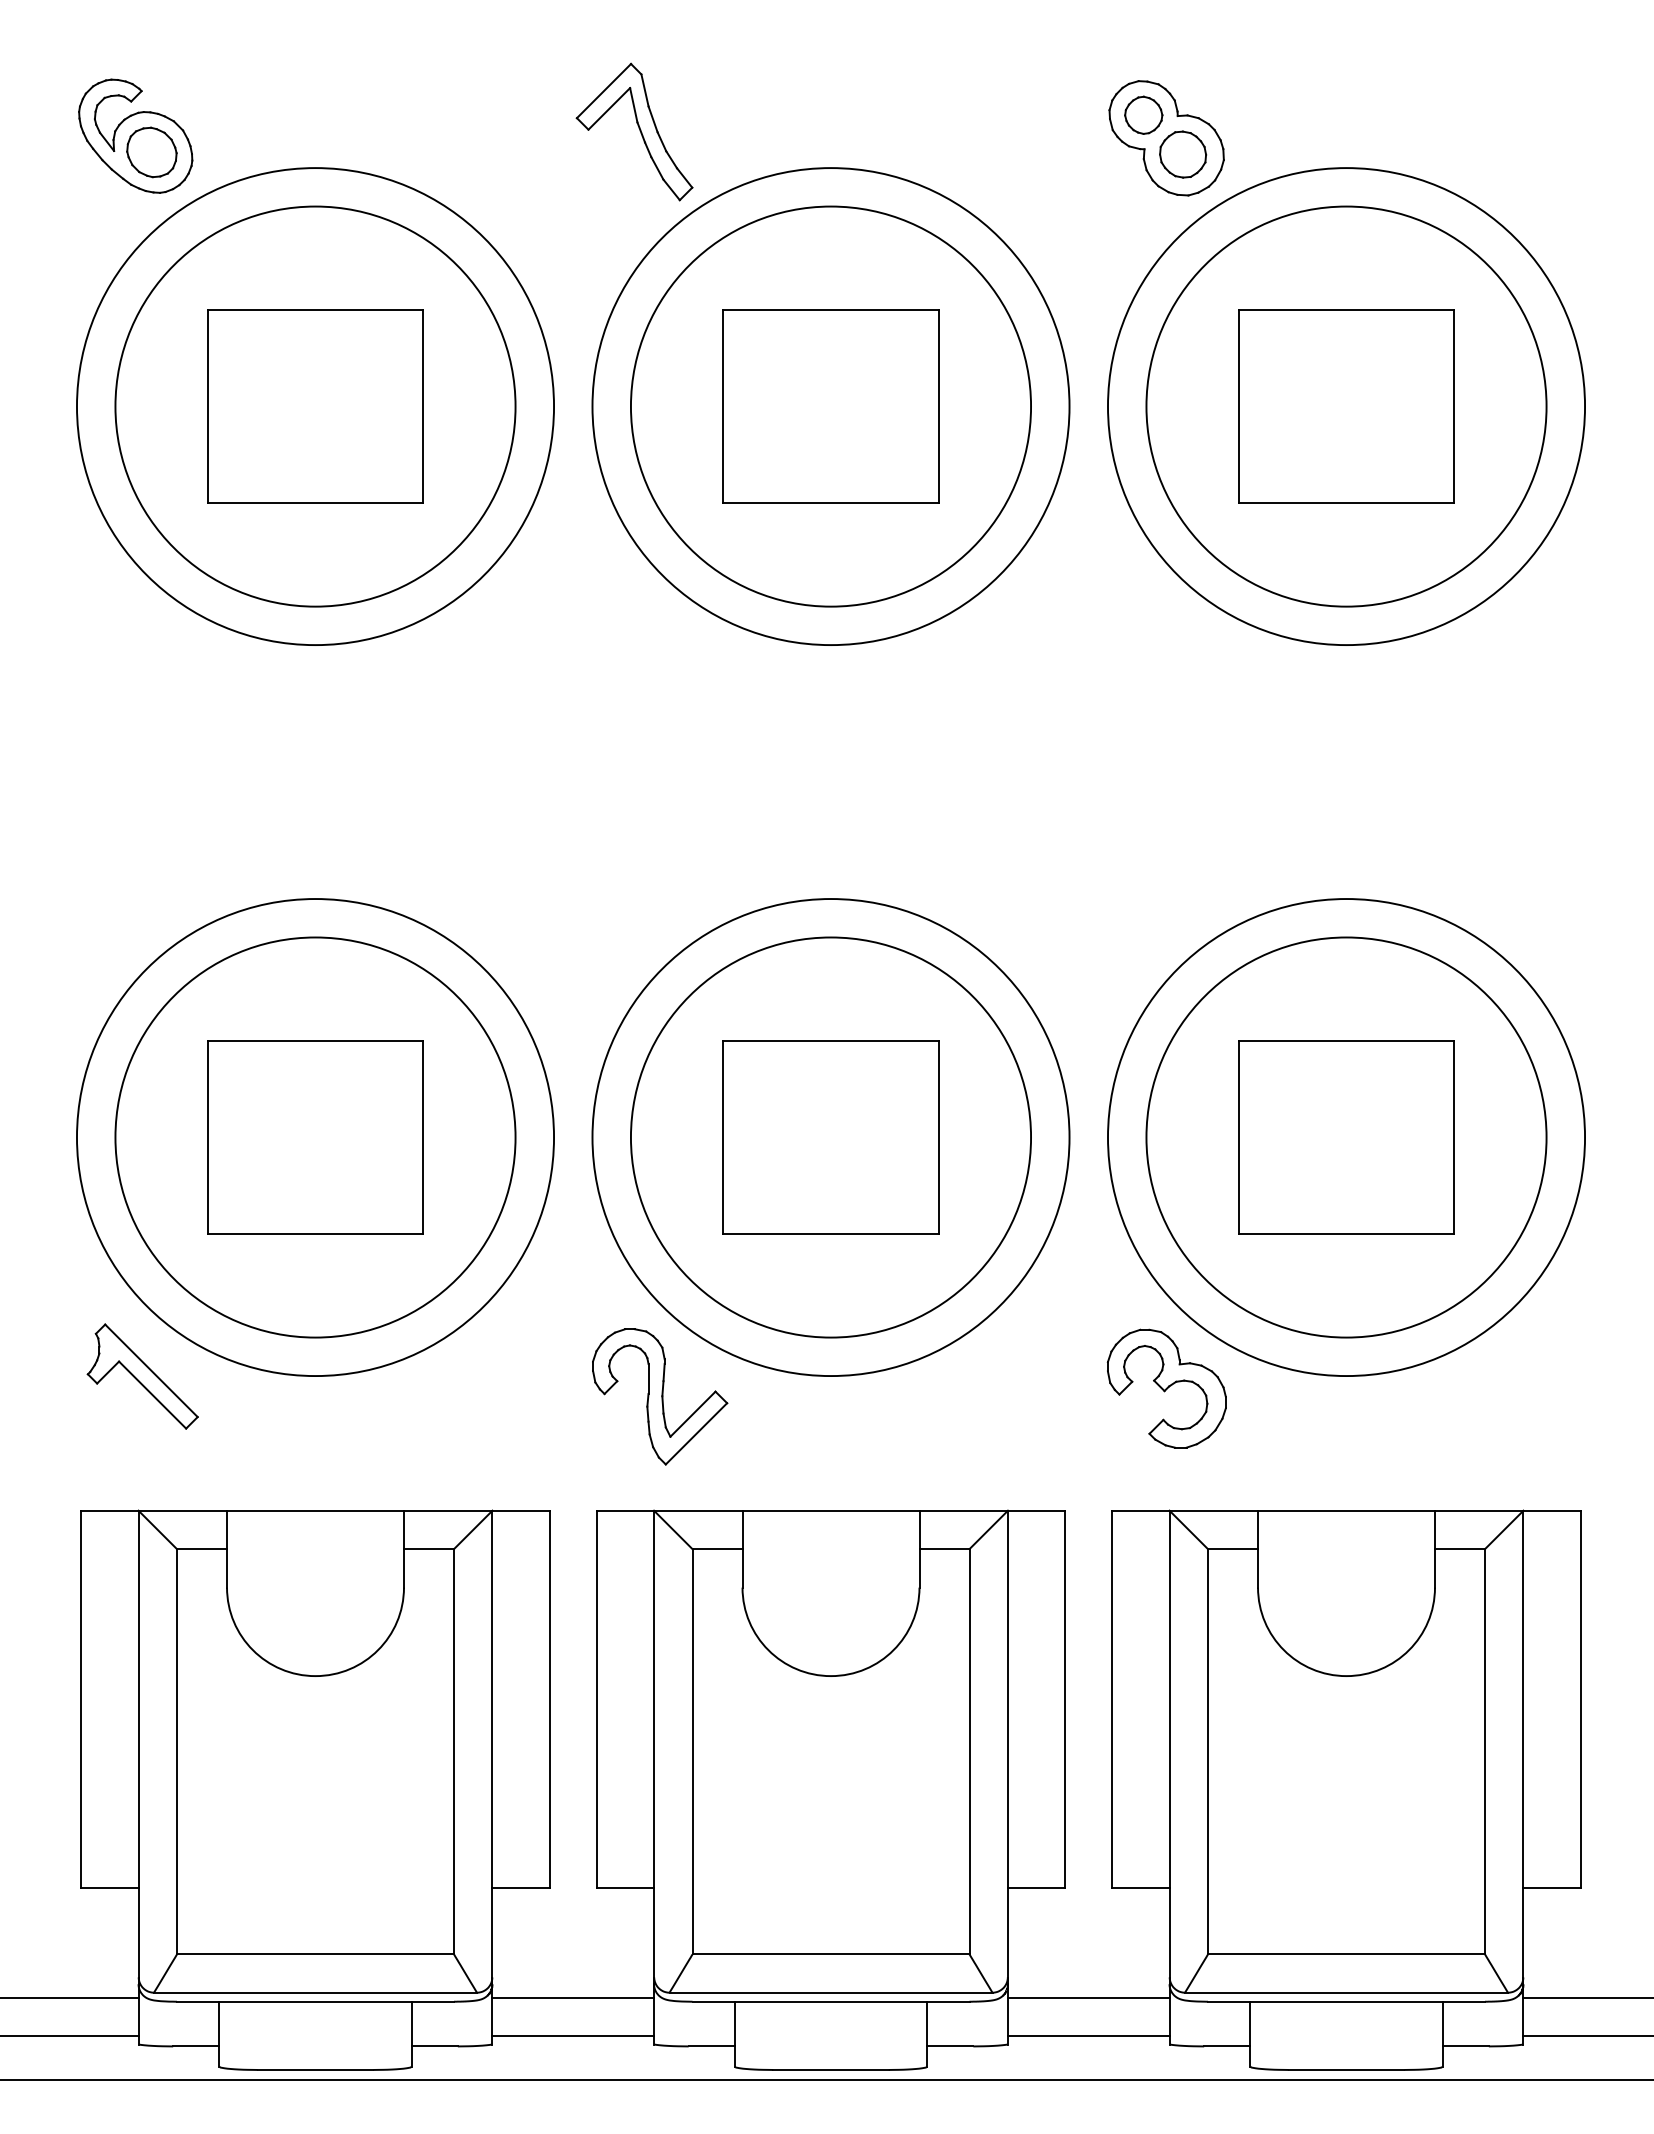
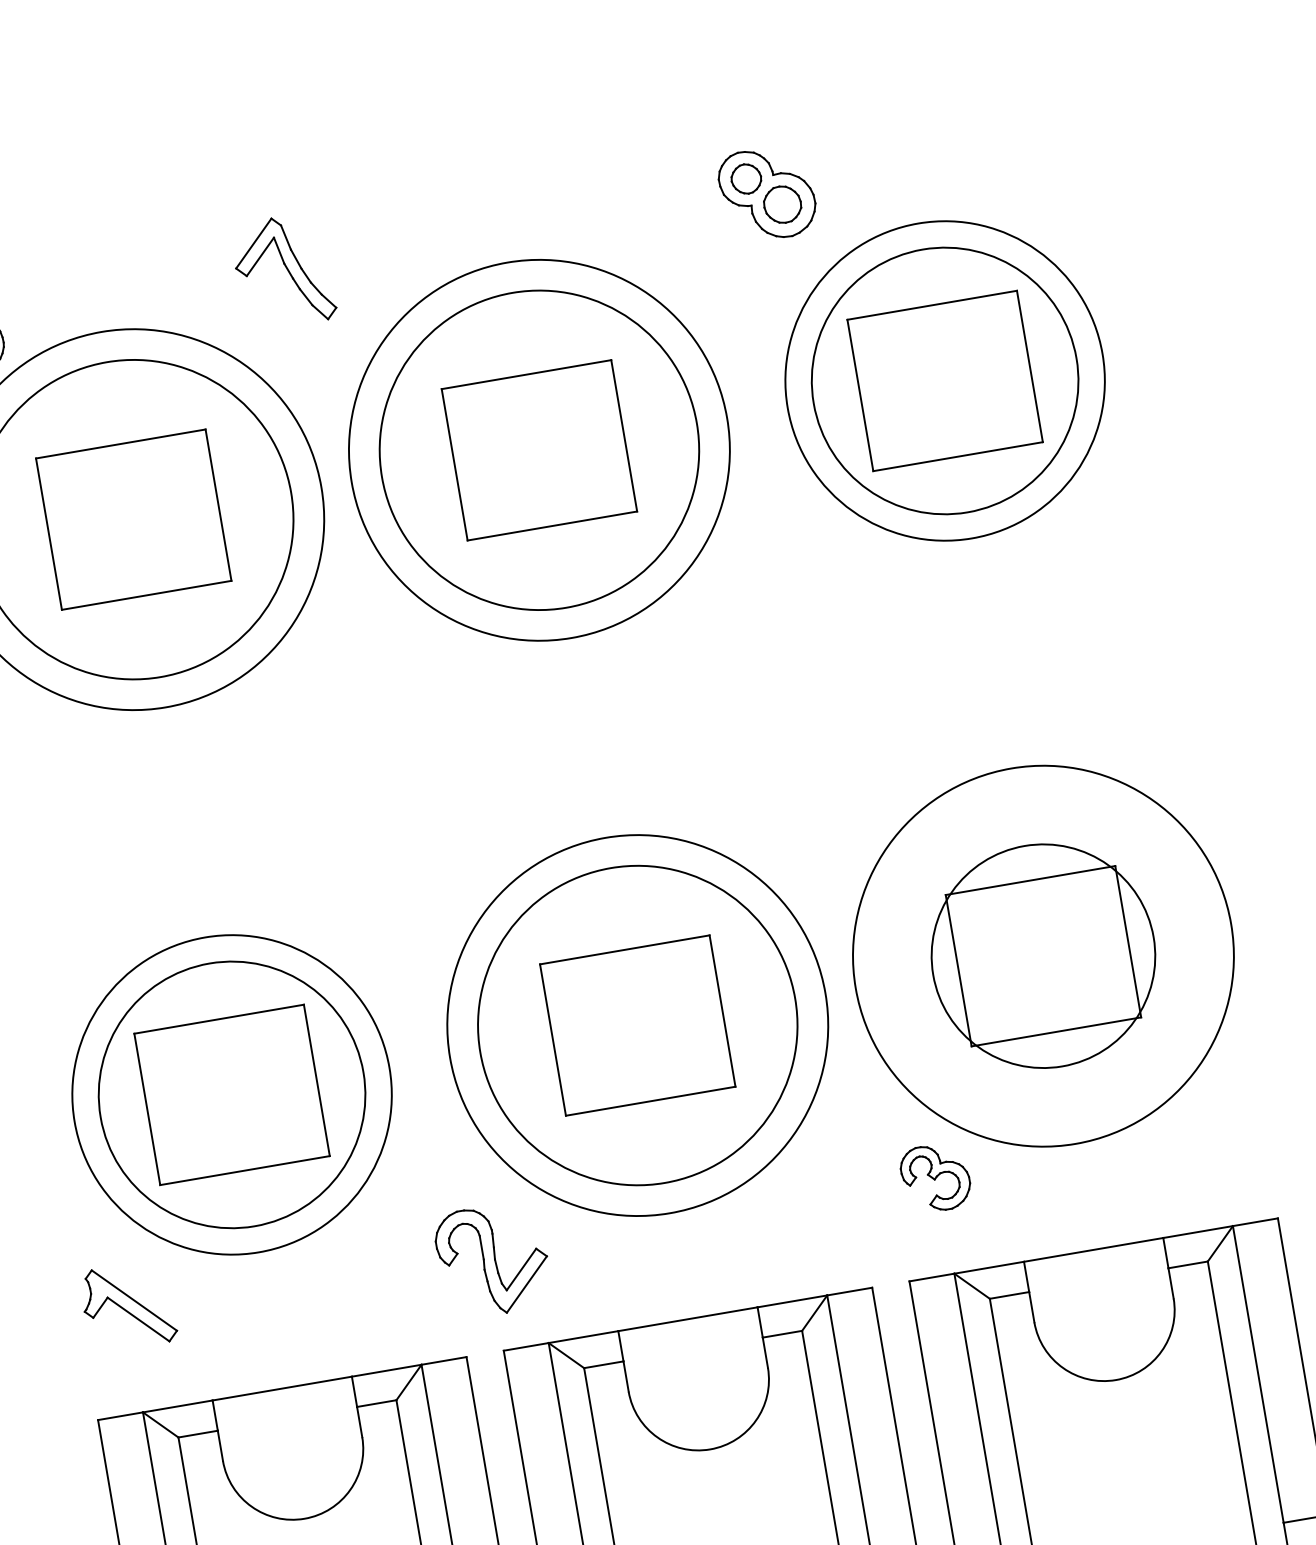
part: (634, 131) -> (283, 271), moved
circle: (1346, 406) -> (945, 380), size x0.7
circle: (315, 1137) -> (232, 1094), size x0.7
circle: (1346, 1137) -> (1043, 956), size x0.7
part: (1166, 1388) -> (935, 1177), size x0.7
part: (660, 1396) -> (493, 1259), moved

